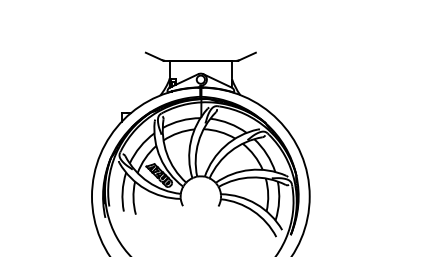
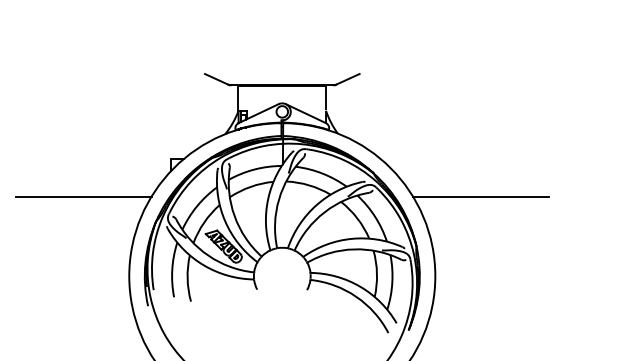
line: (59, 140) -> (83, 197), added
line: (341, 140) -> (479, 197), added

